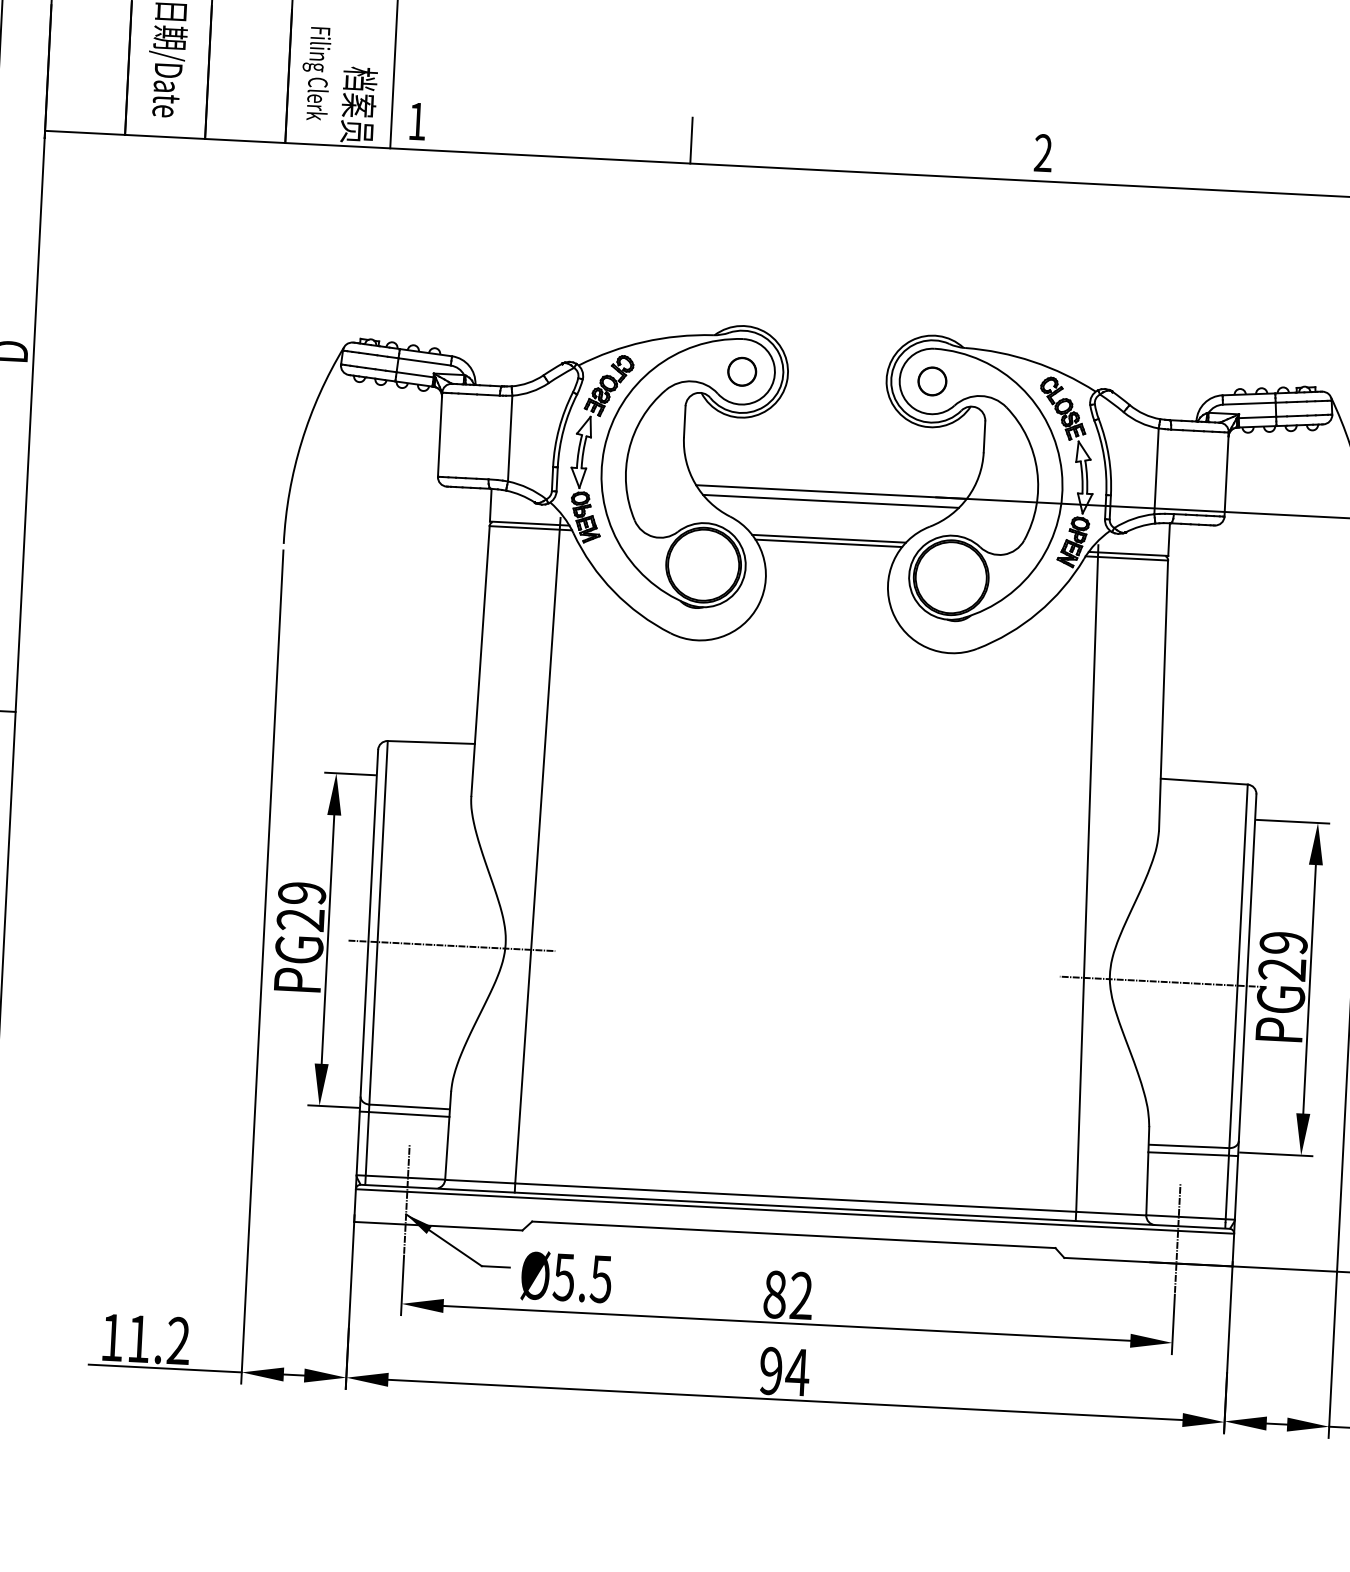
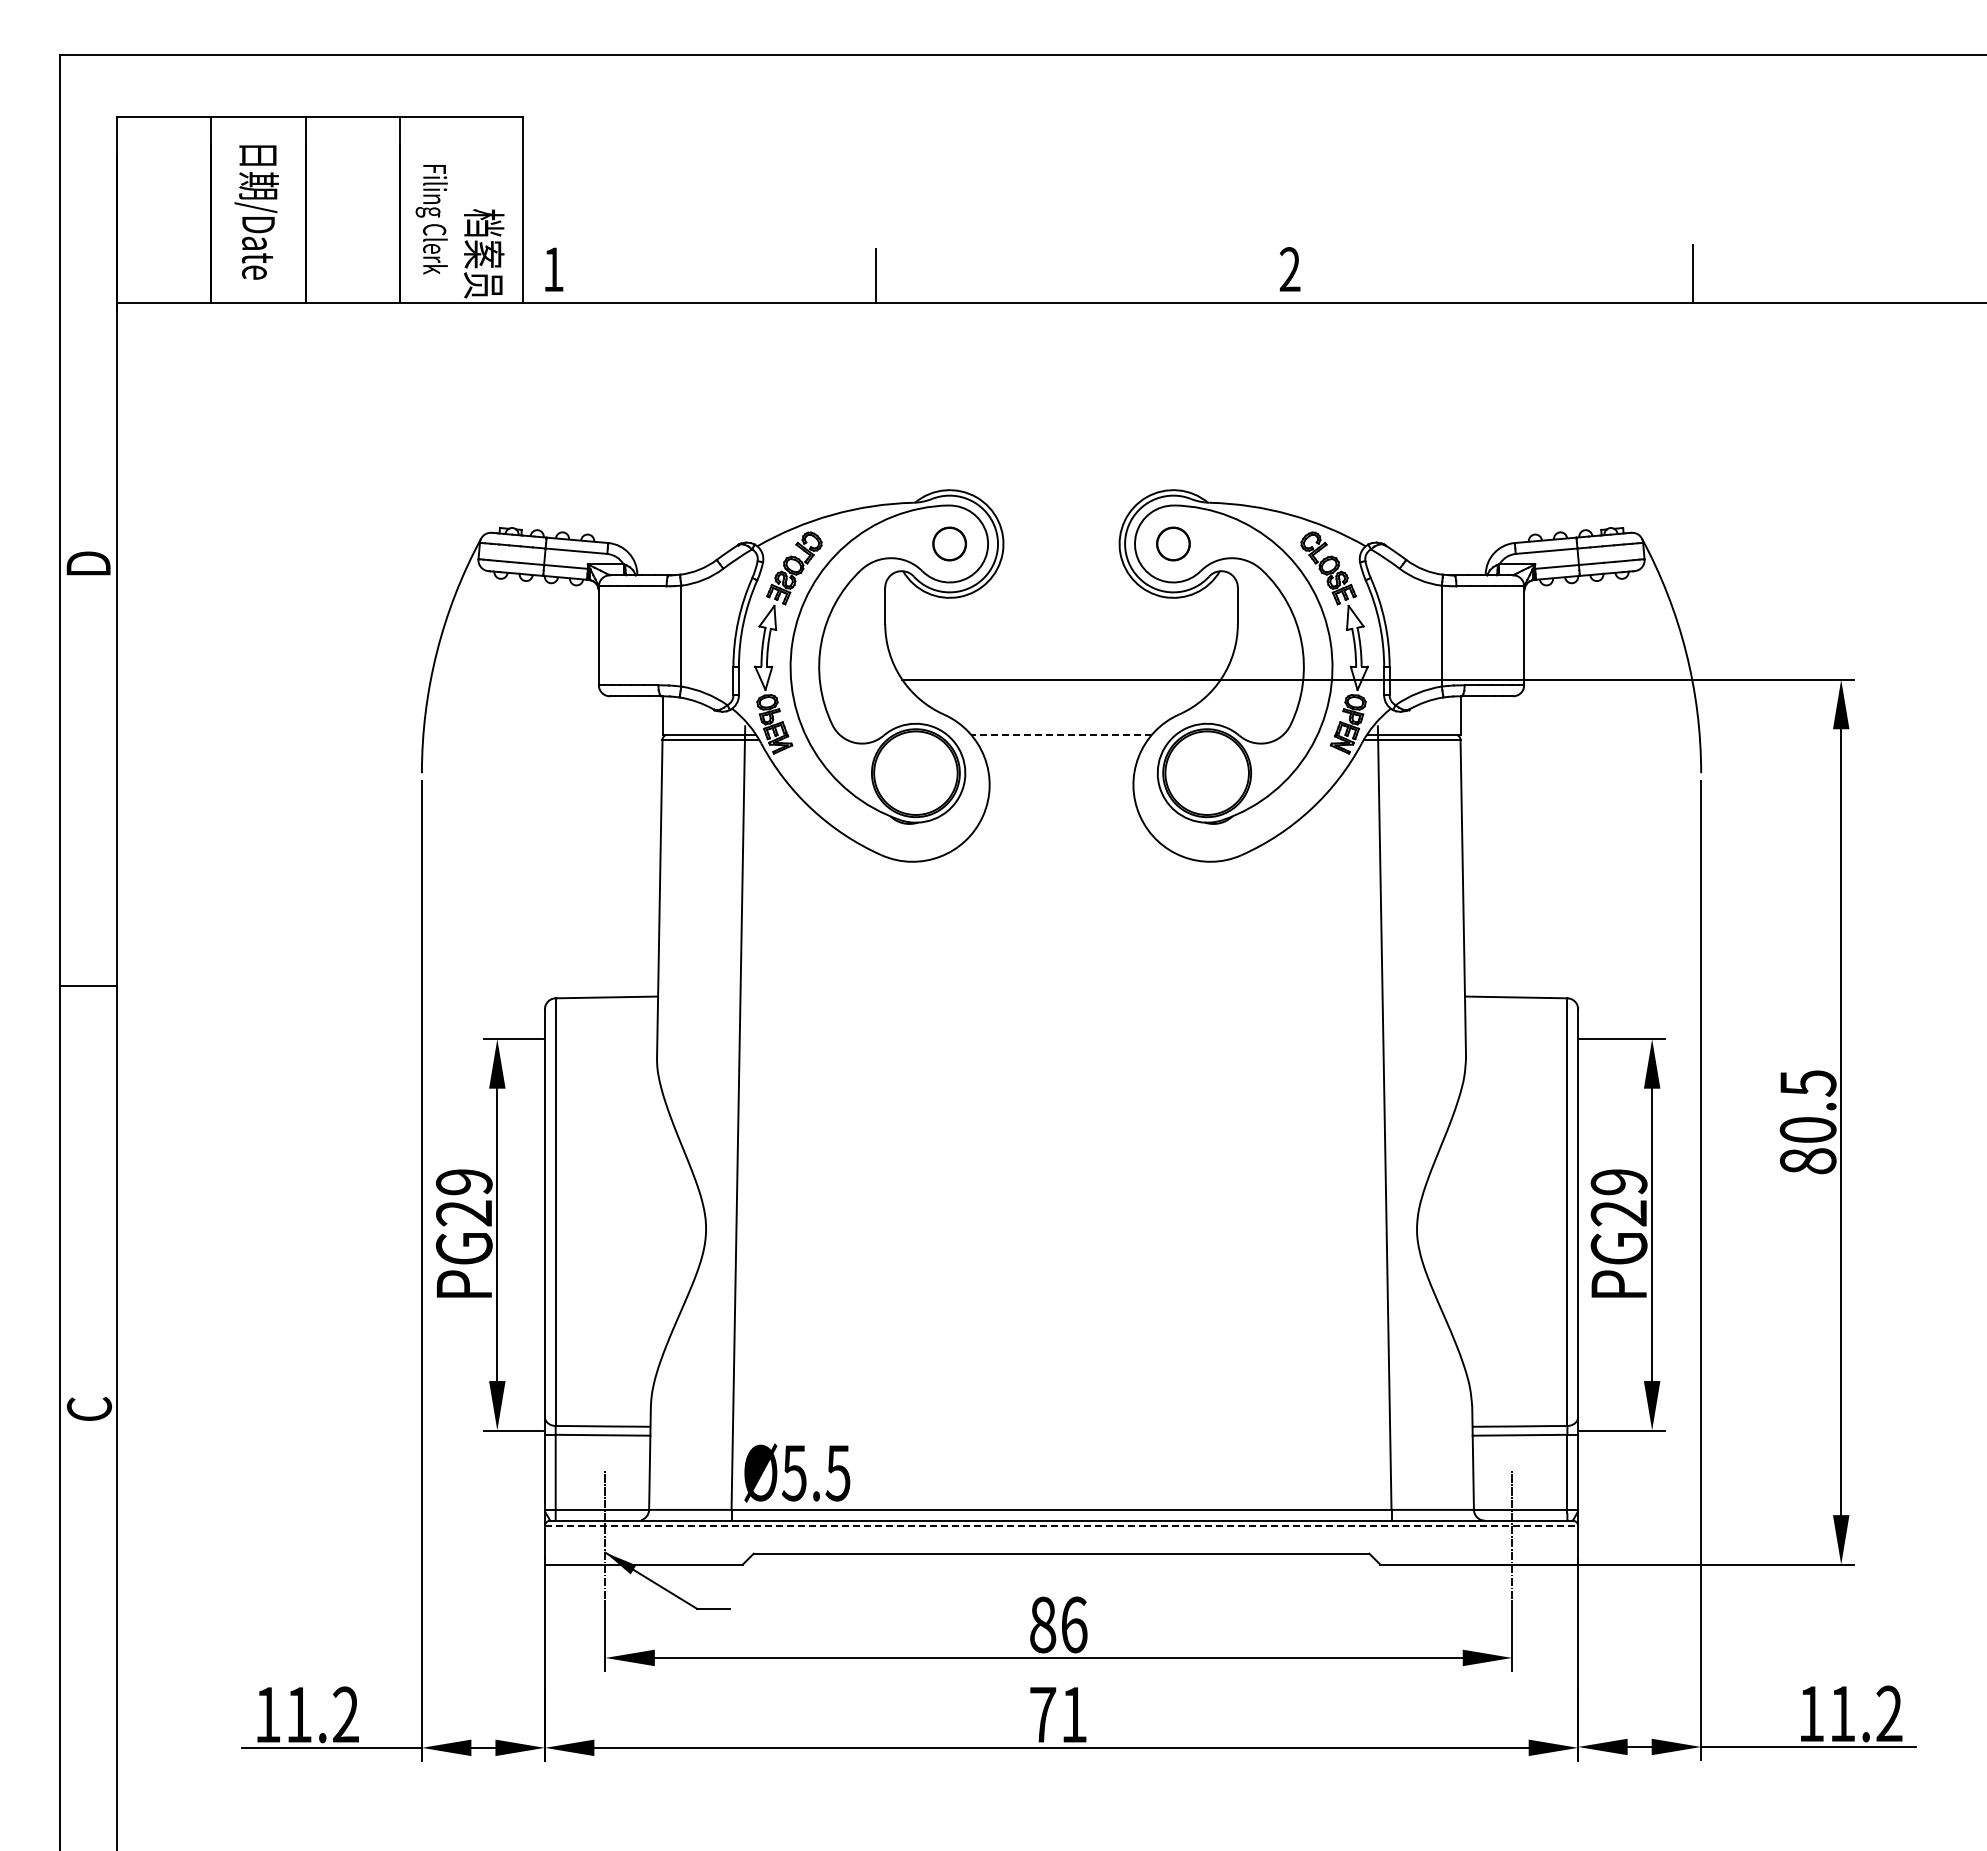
line: (830, 501) -> (1061, 690), removed
line: (829, 538) -> (1061, 734), solid -> dashed
line: (828, 543) -> (1061, 740), removed
line: (451, 945) -> (642, 1234), removed
line: (1162, 981) -> (1479, 1234), removed
line: (794, 1211) -> (1061, 1526), solid -> dashed
text: (566, 1276) -> (797, 1472), moved
text: (801, 1295) -> (1074, 1624), 82 -> 86
text: (785, 1371) -> (1059, 1714), 94 -> 71

